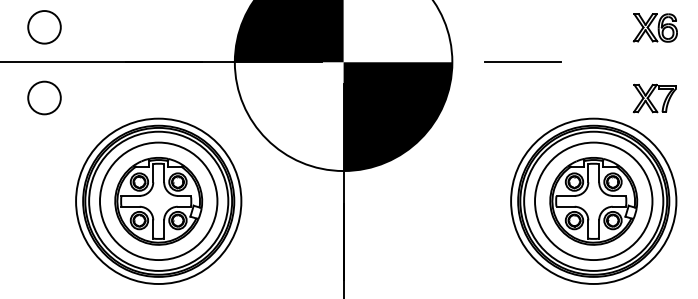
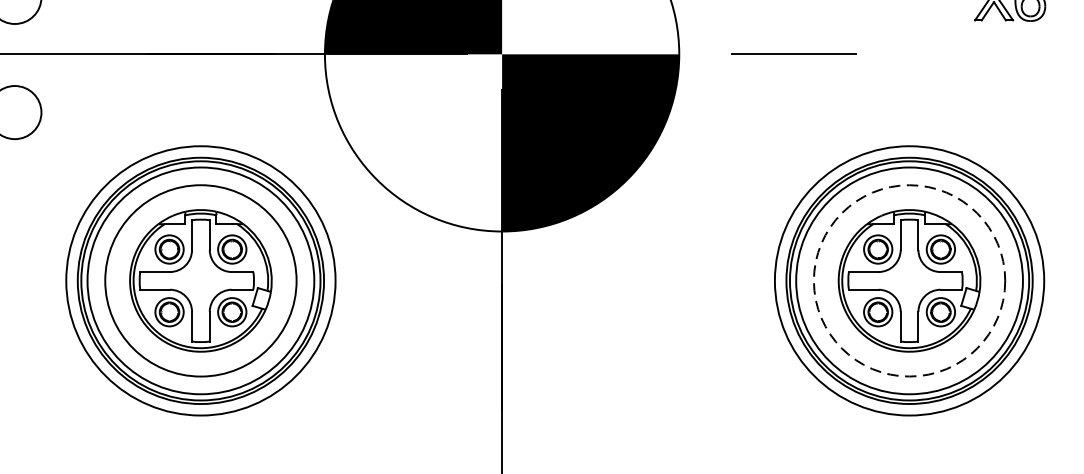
part: (654, 98) -> (1008, 113), removed
circle: (593, 201) -> (909, 281), solid -> dashed

